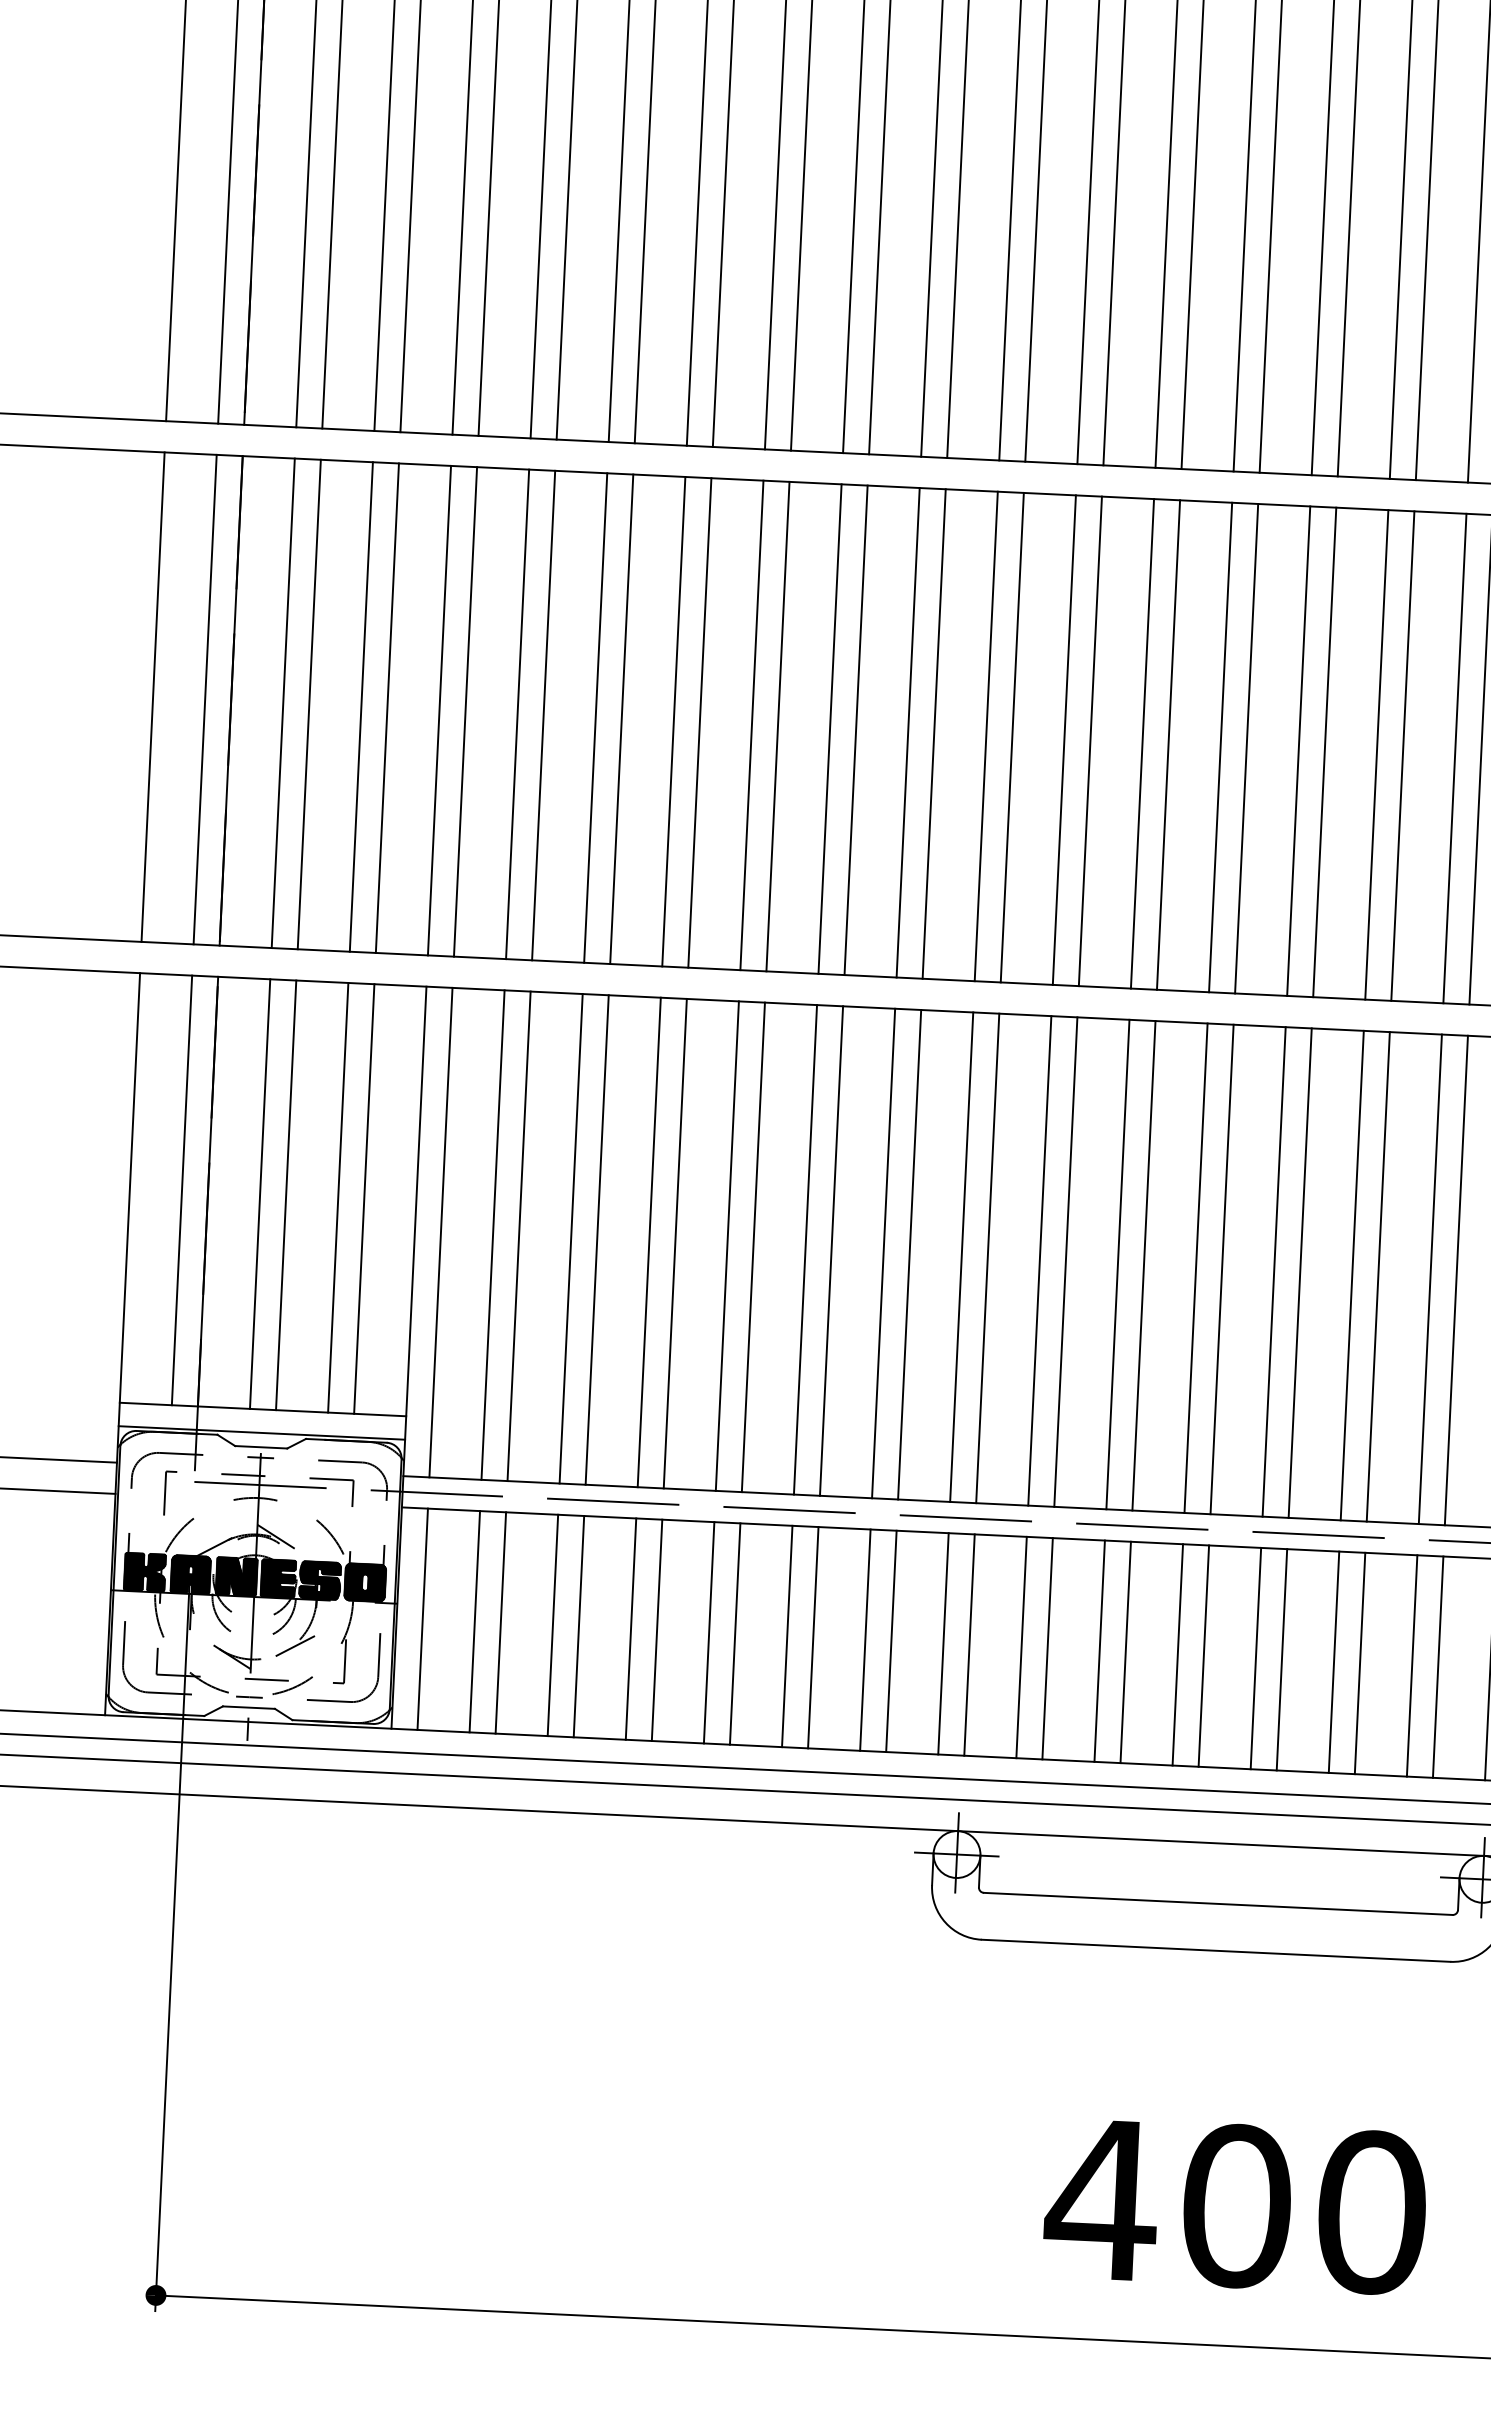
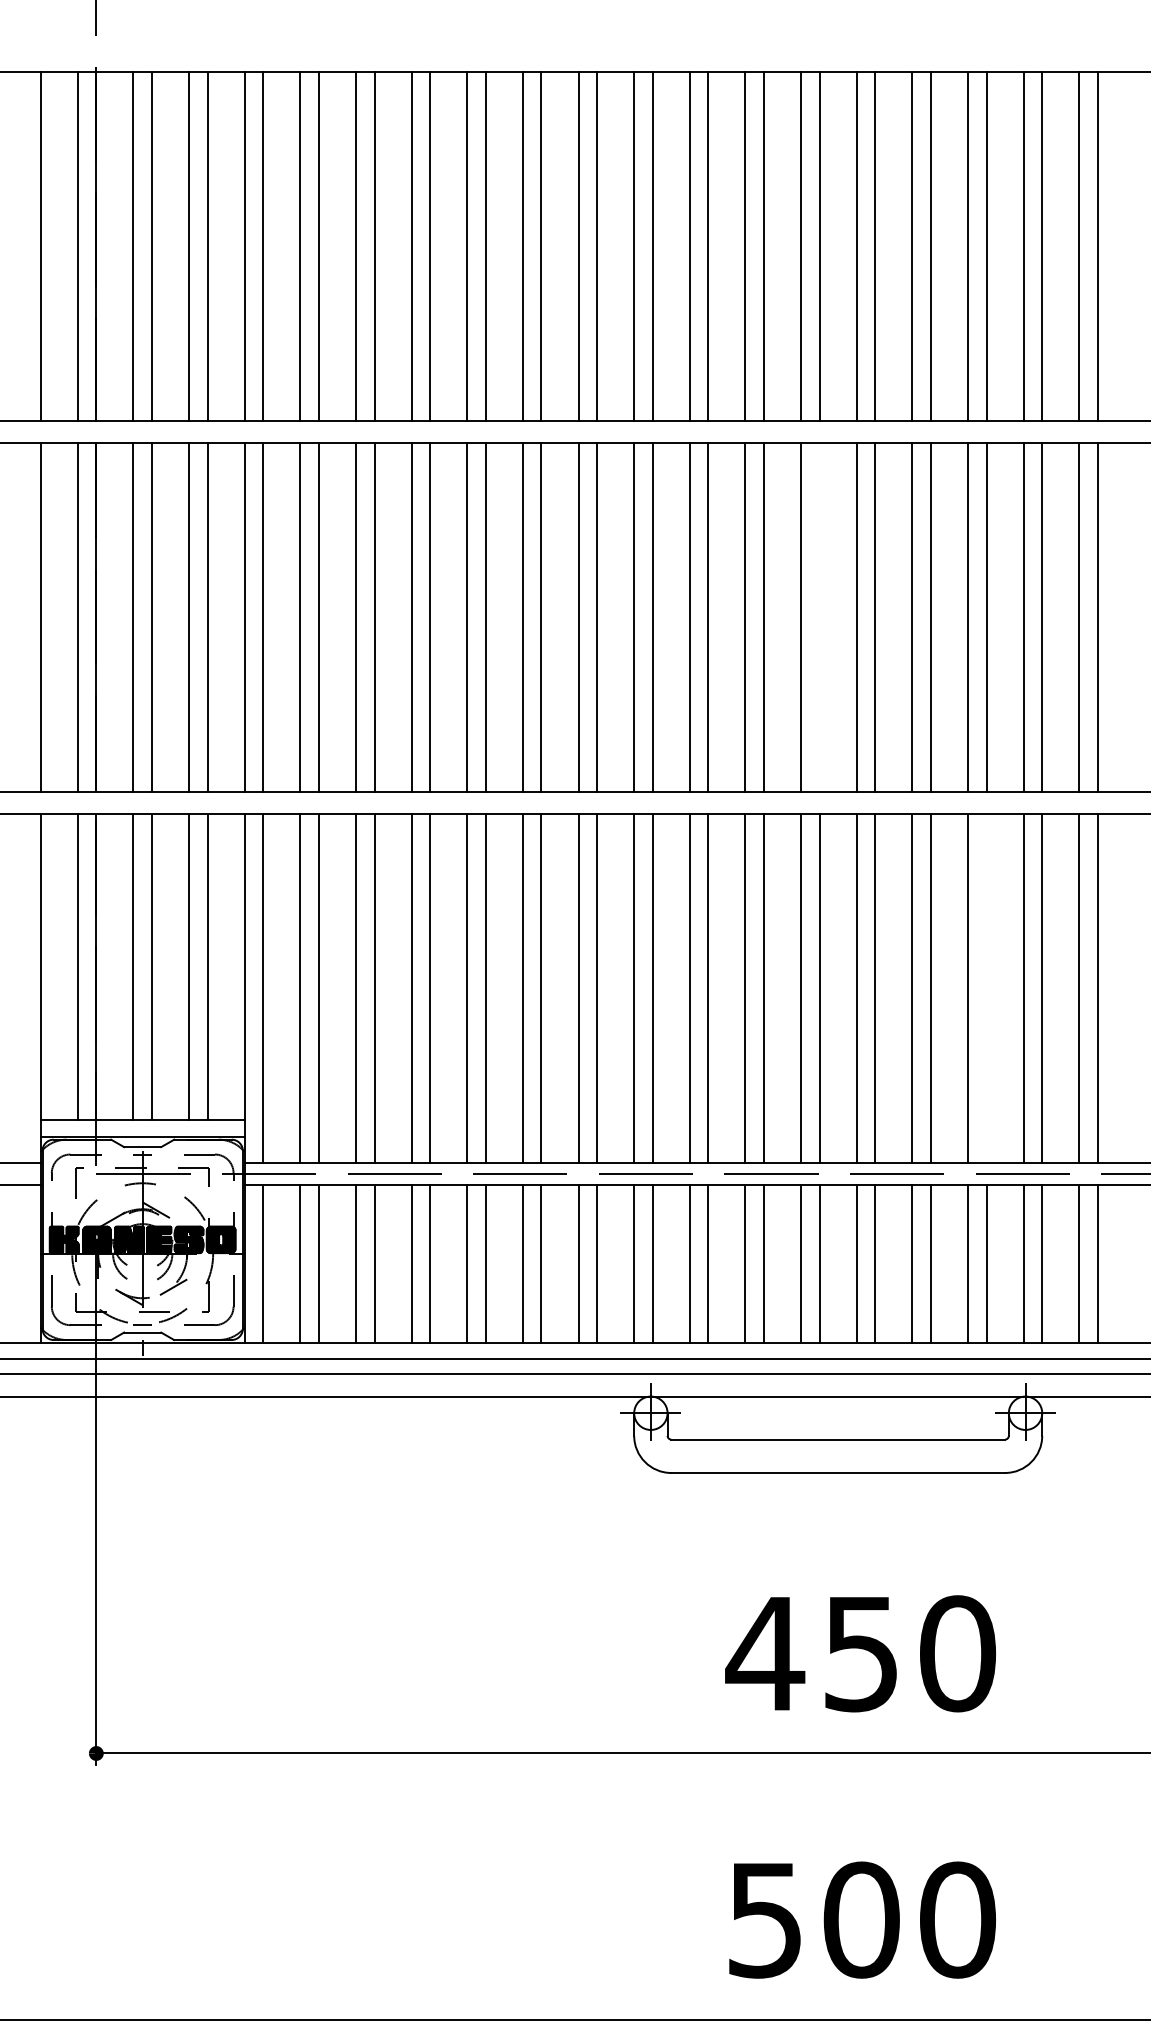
line: (1246, 748) -> (819, 617), removed
line: (1456, 1280) -> (986, 988), removed
text: (1236, 2205) -> (861, 1653), 400 -> 450

